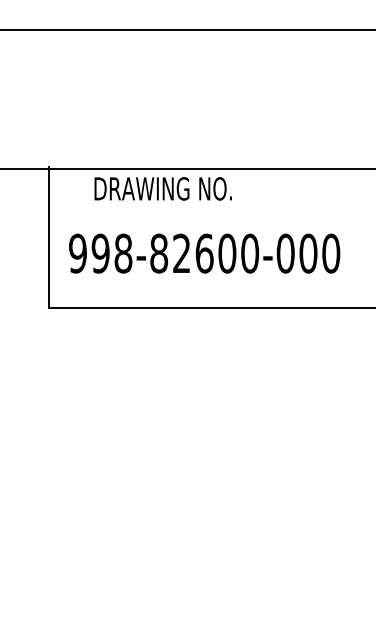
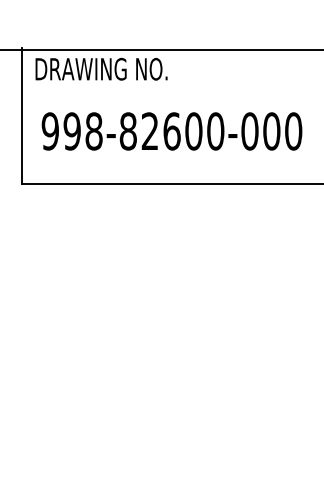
text: (162, 188) -> (100, 68), moved

